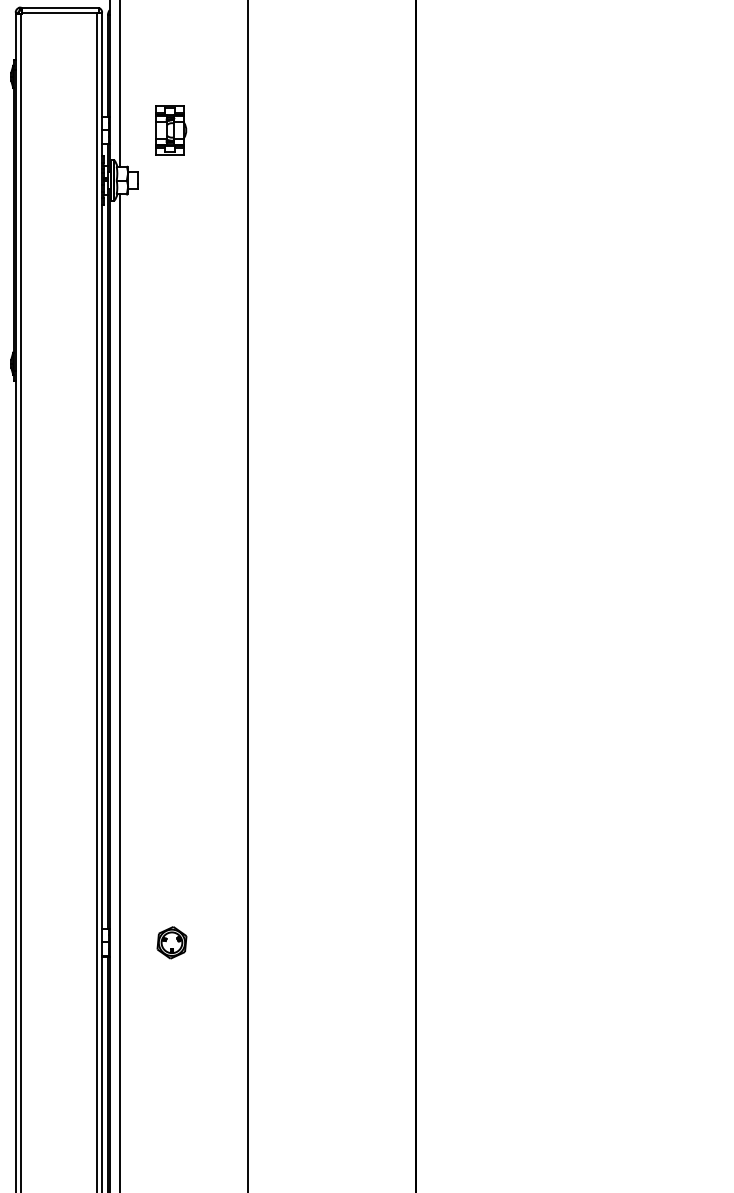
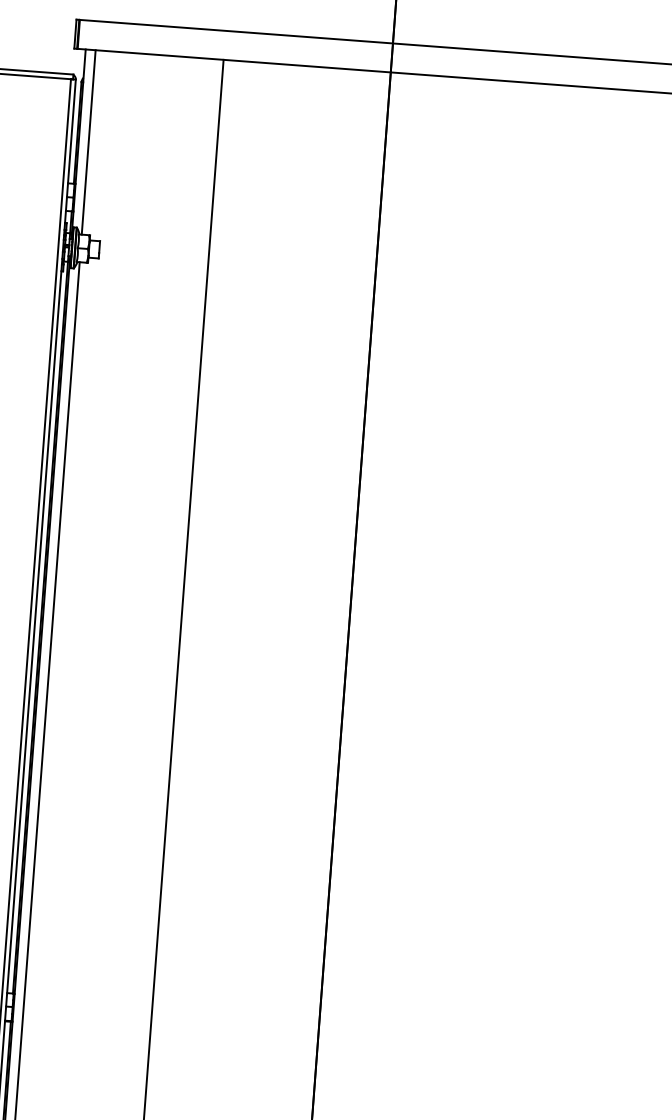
part: (171, 130) -> (136, 202), removed
part: (171, 942) -> (75, 1012), removed

